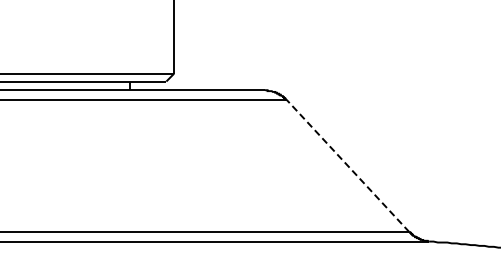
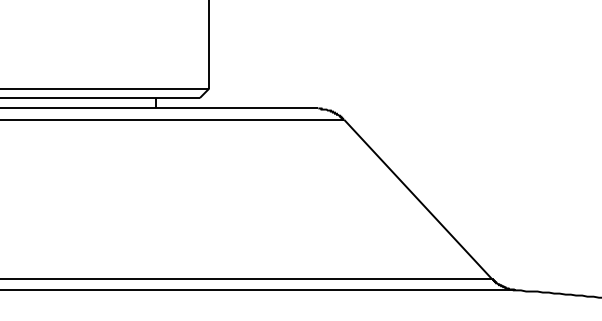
line: (347, 165) -> (417, 198), dashed -> solid

